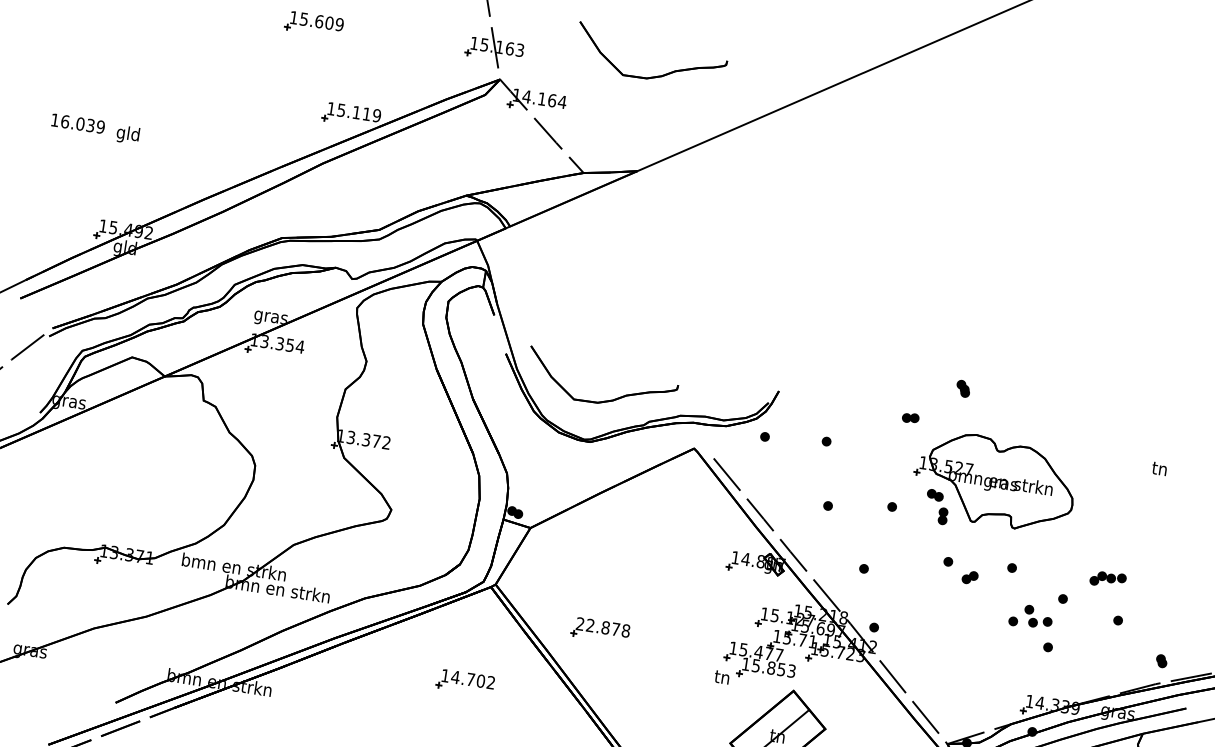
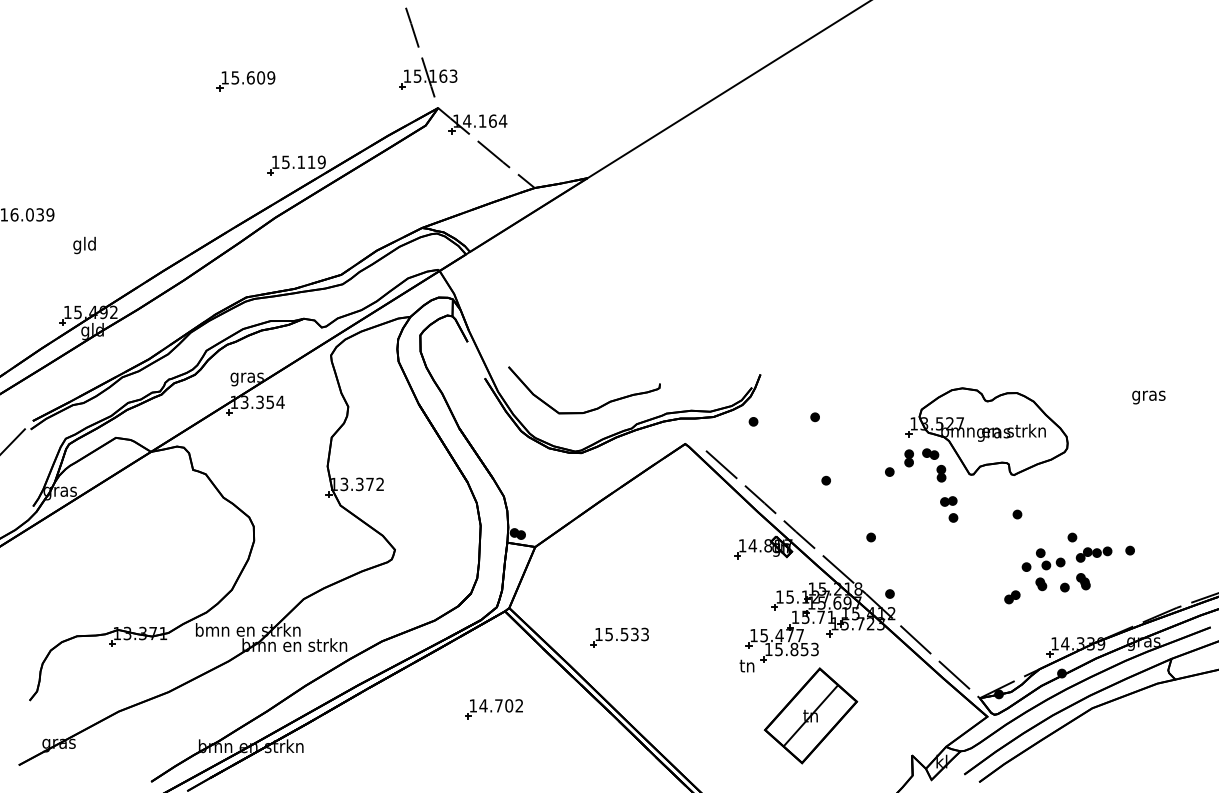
part: (654, 76) -> (590, 81), removed
text: (127, 134) -> (84, 245), moved
part: (963, 388) -> (1083, 581), moved
part: (910, 418) -> (948, 501), moved
text: (1159, 470) -> (1148, 396), tn -> gras
part: (912, 496) -> (908, 458), added
part: (970, 577) -> (1012, 597), moved
part: (1107, 579) -> (1093, 554), moved
text: (603, 627) -> (622, 634), 22.878 -> 15.533
part: (1161, 661) -> (1041, 584), moved

